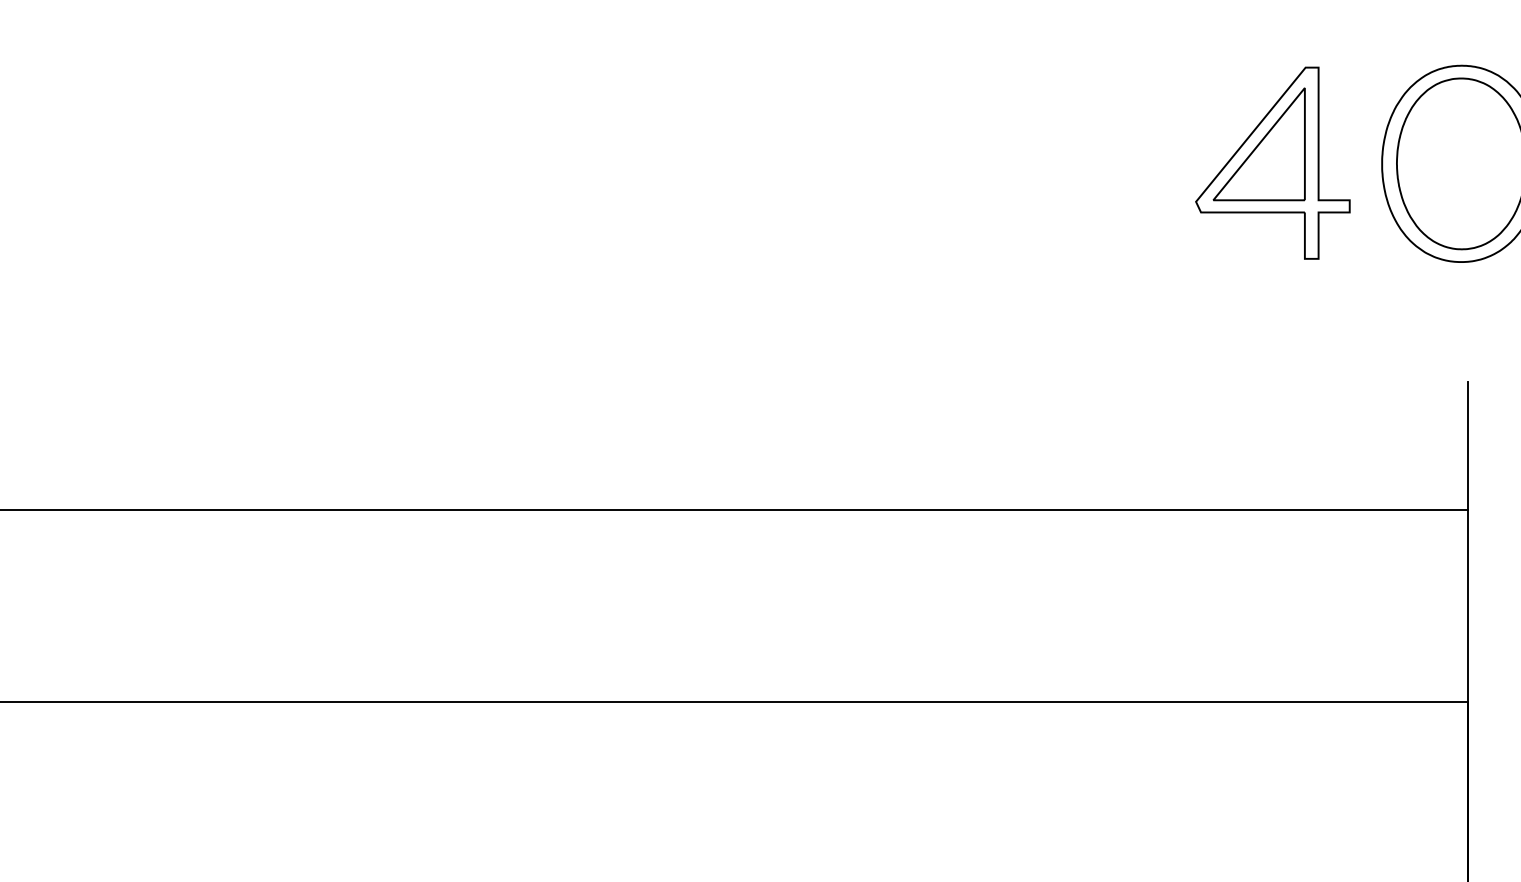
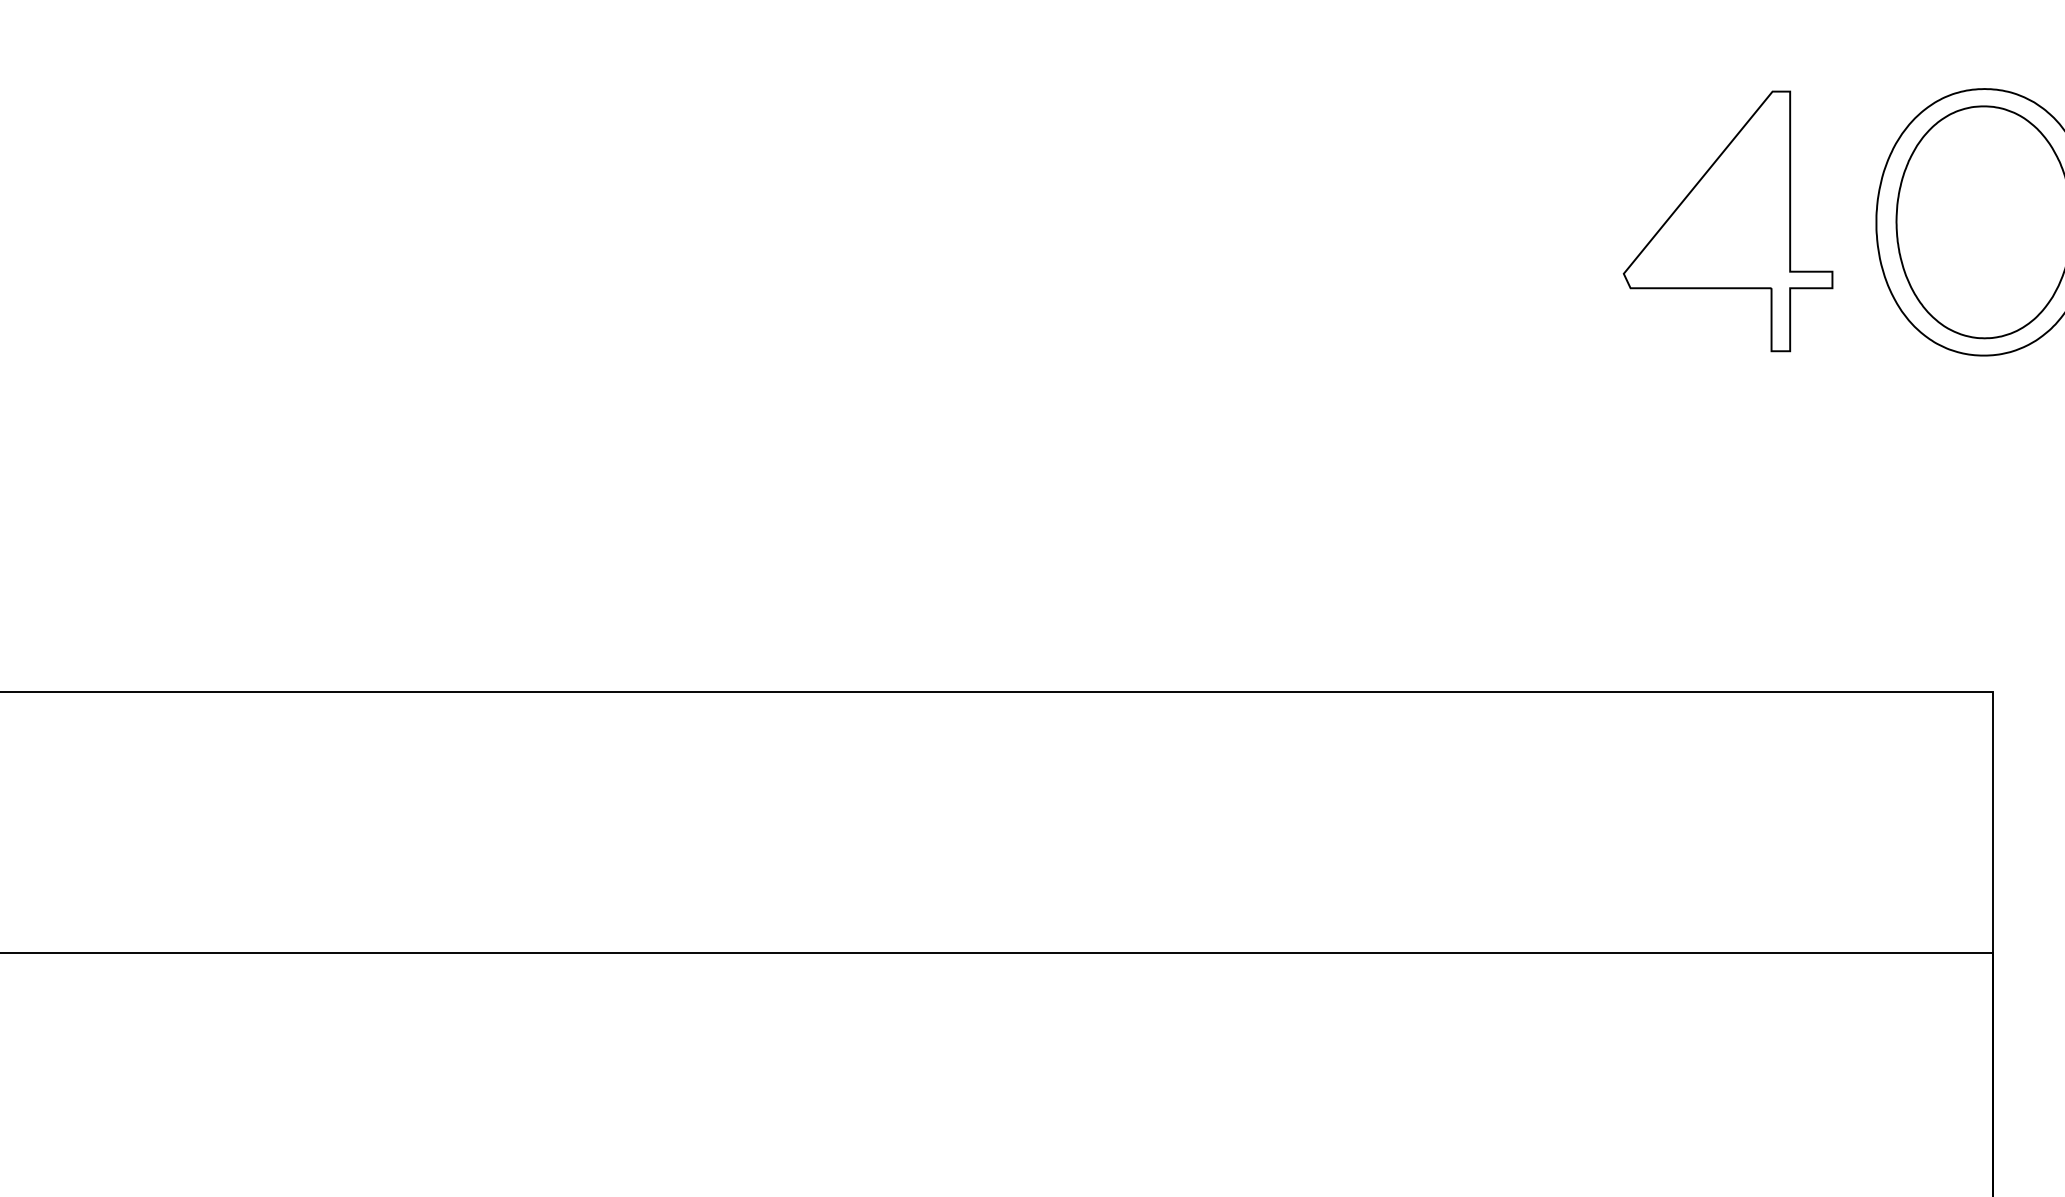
part: (1259, 144) -> (1709, 195), removed
line: (1467, 446) -> (1992, 605), removed

